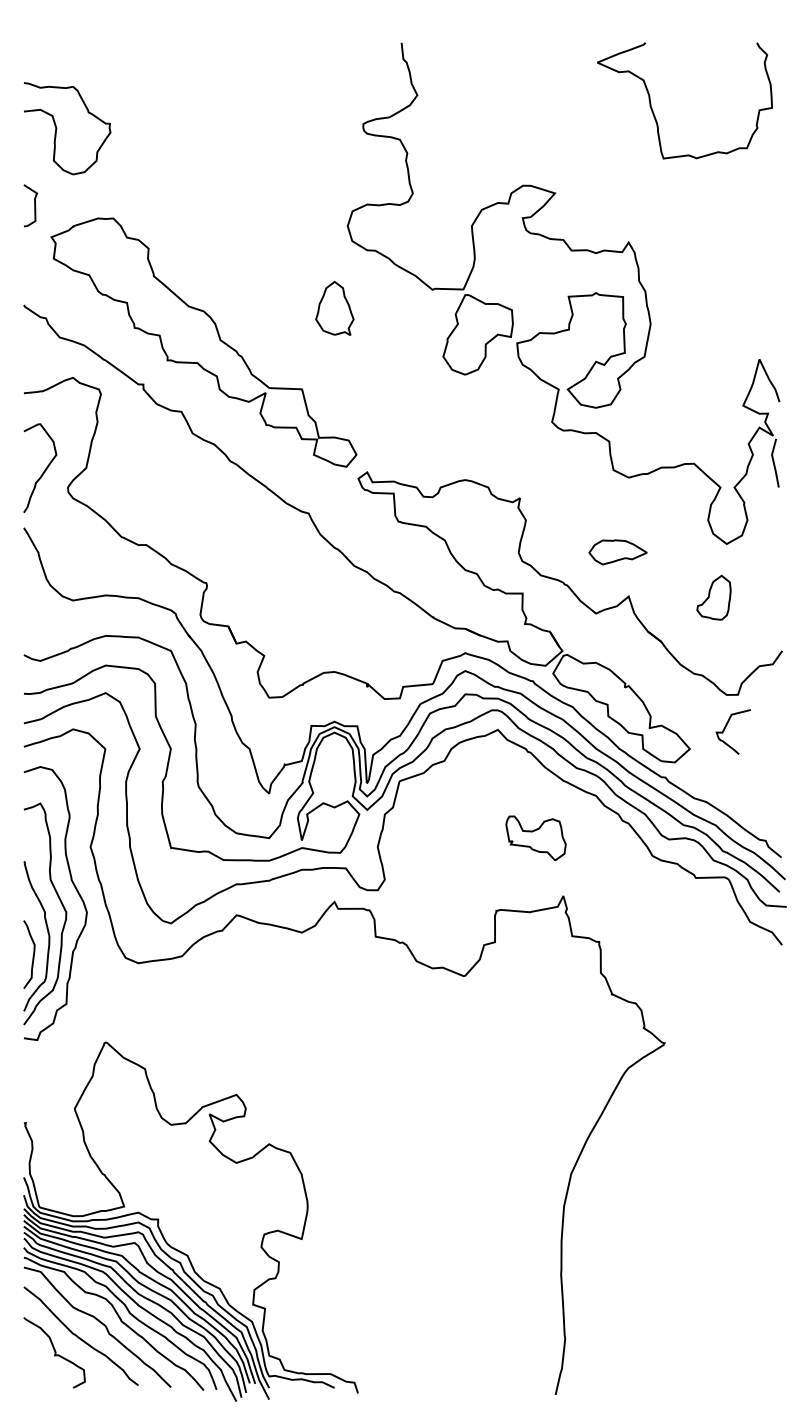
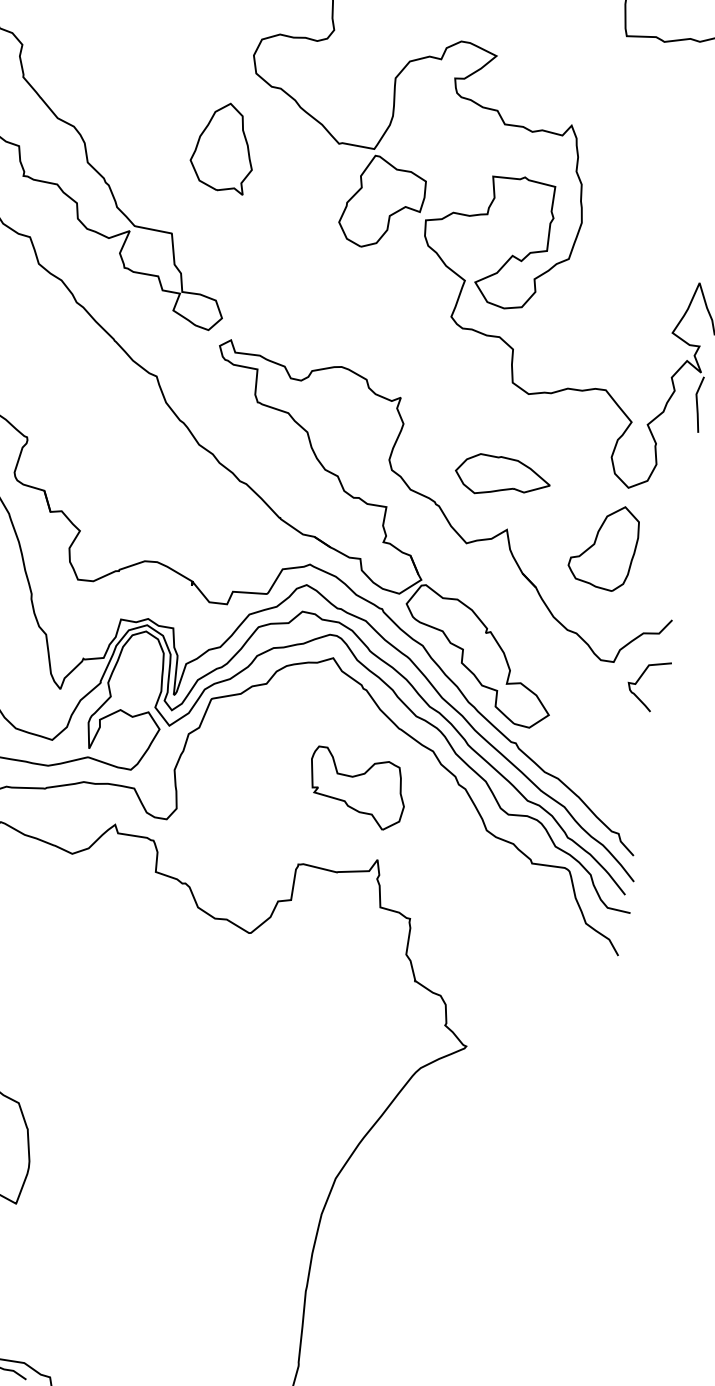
part: (334, 308) -> (223, 147), size x1.43
part: (617, 552) -> (502, 477), size x1.43
part: (713, 597) -> (603, 546), size x1.67
curve: (726, 727) -> (640, 678), moved
part: (535, 838) -> (356, 789), size x1.43

